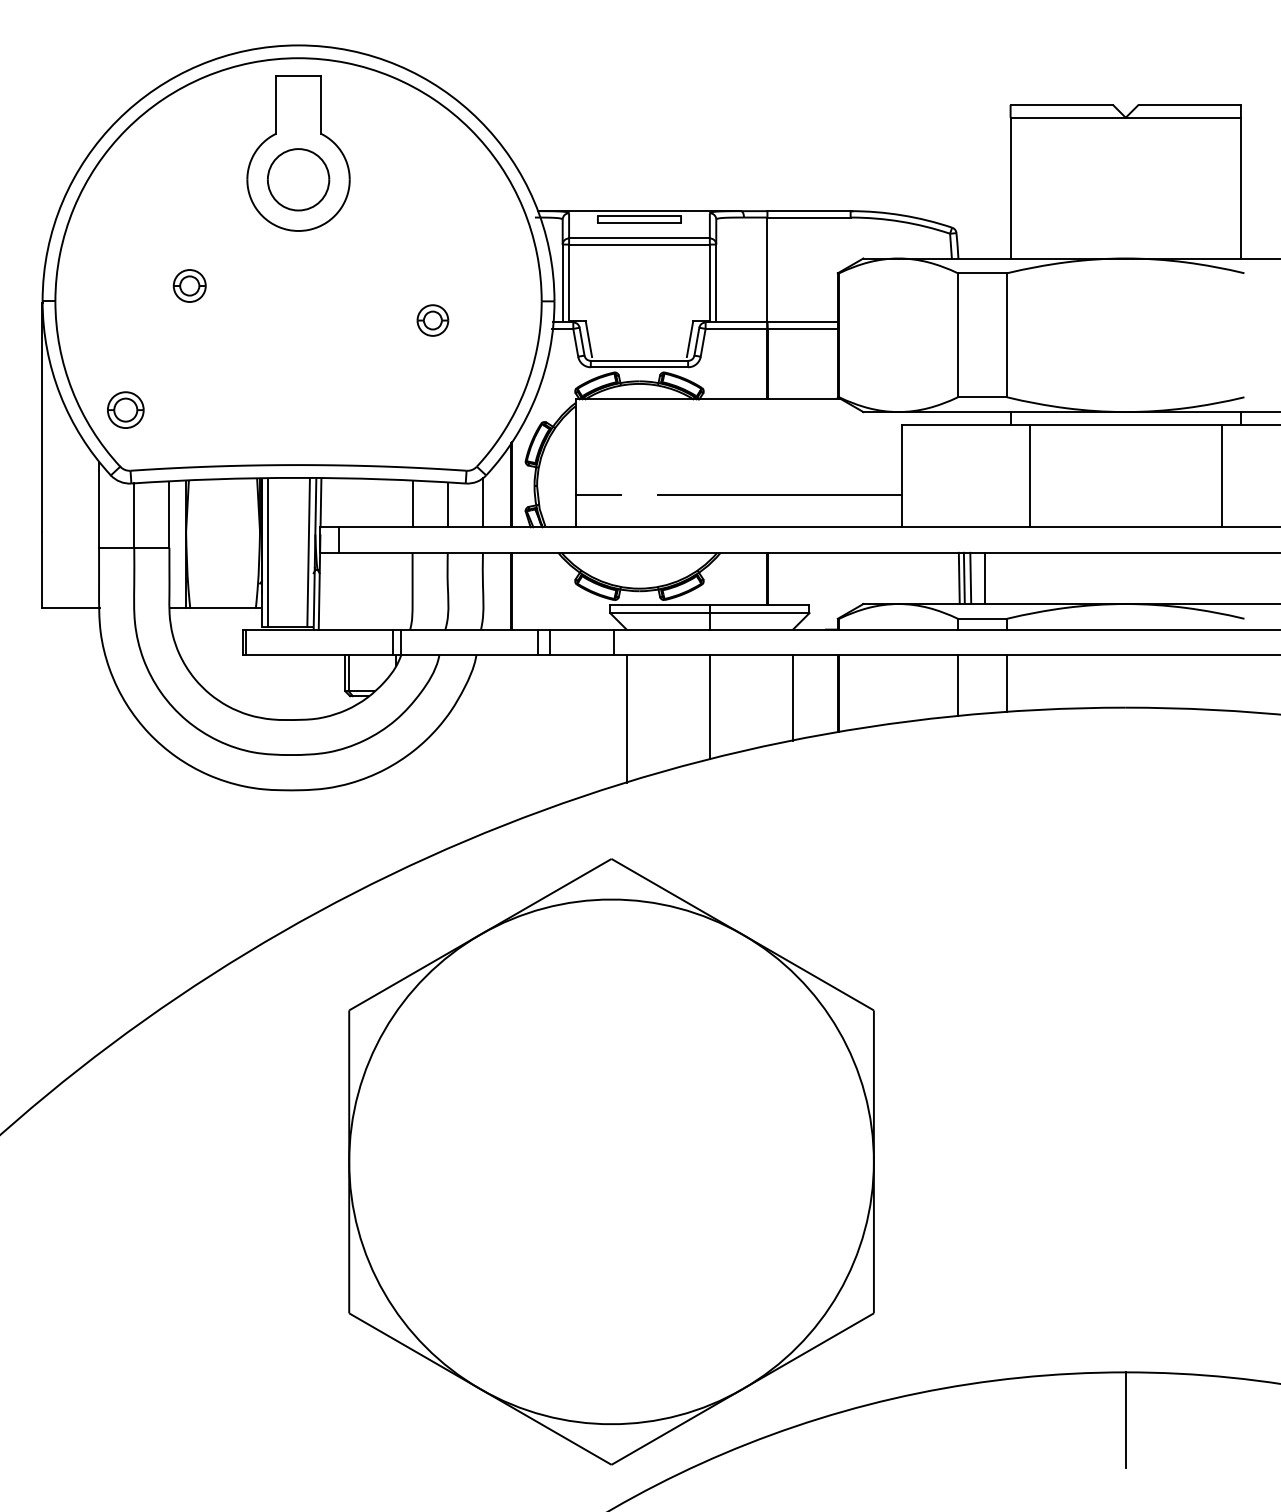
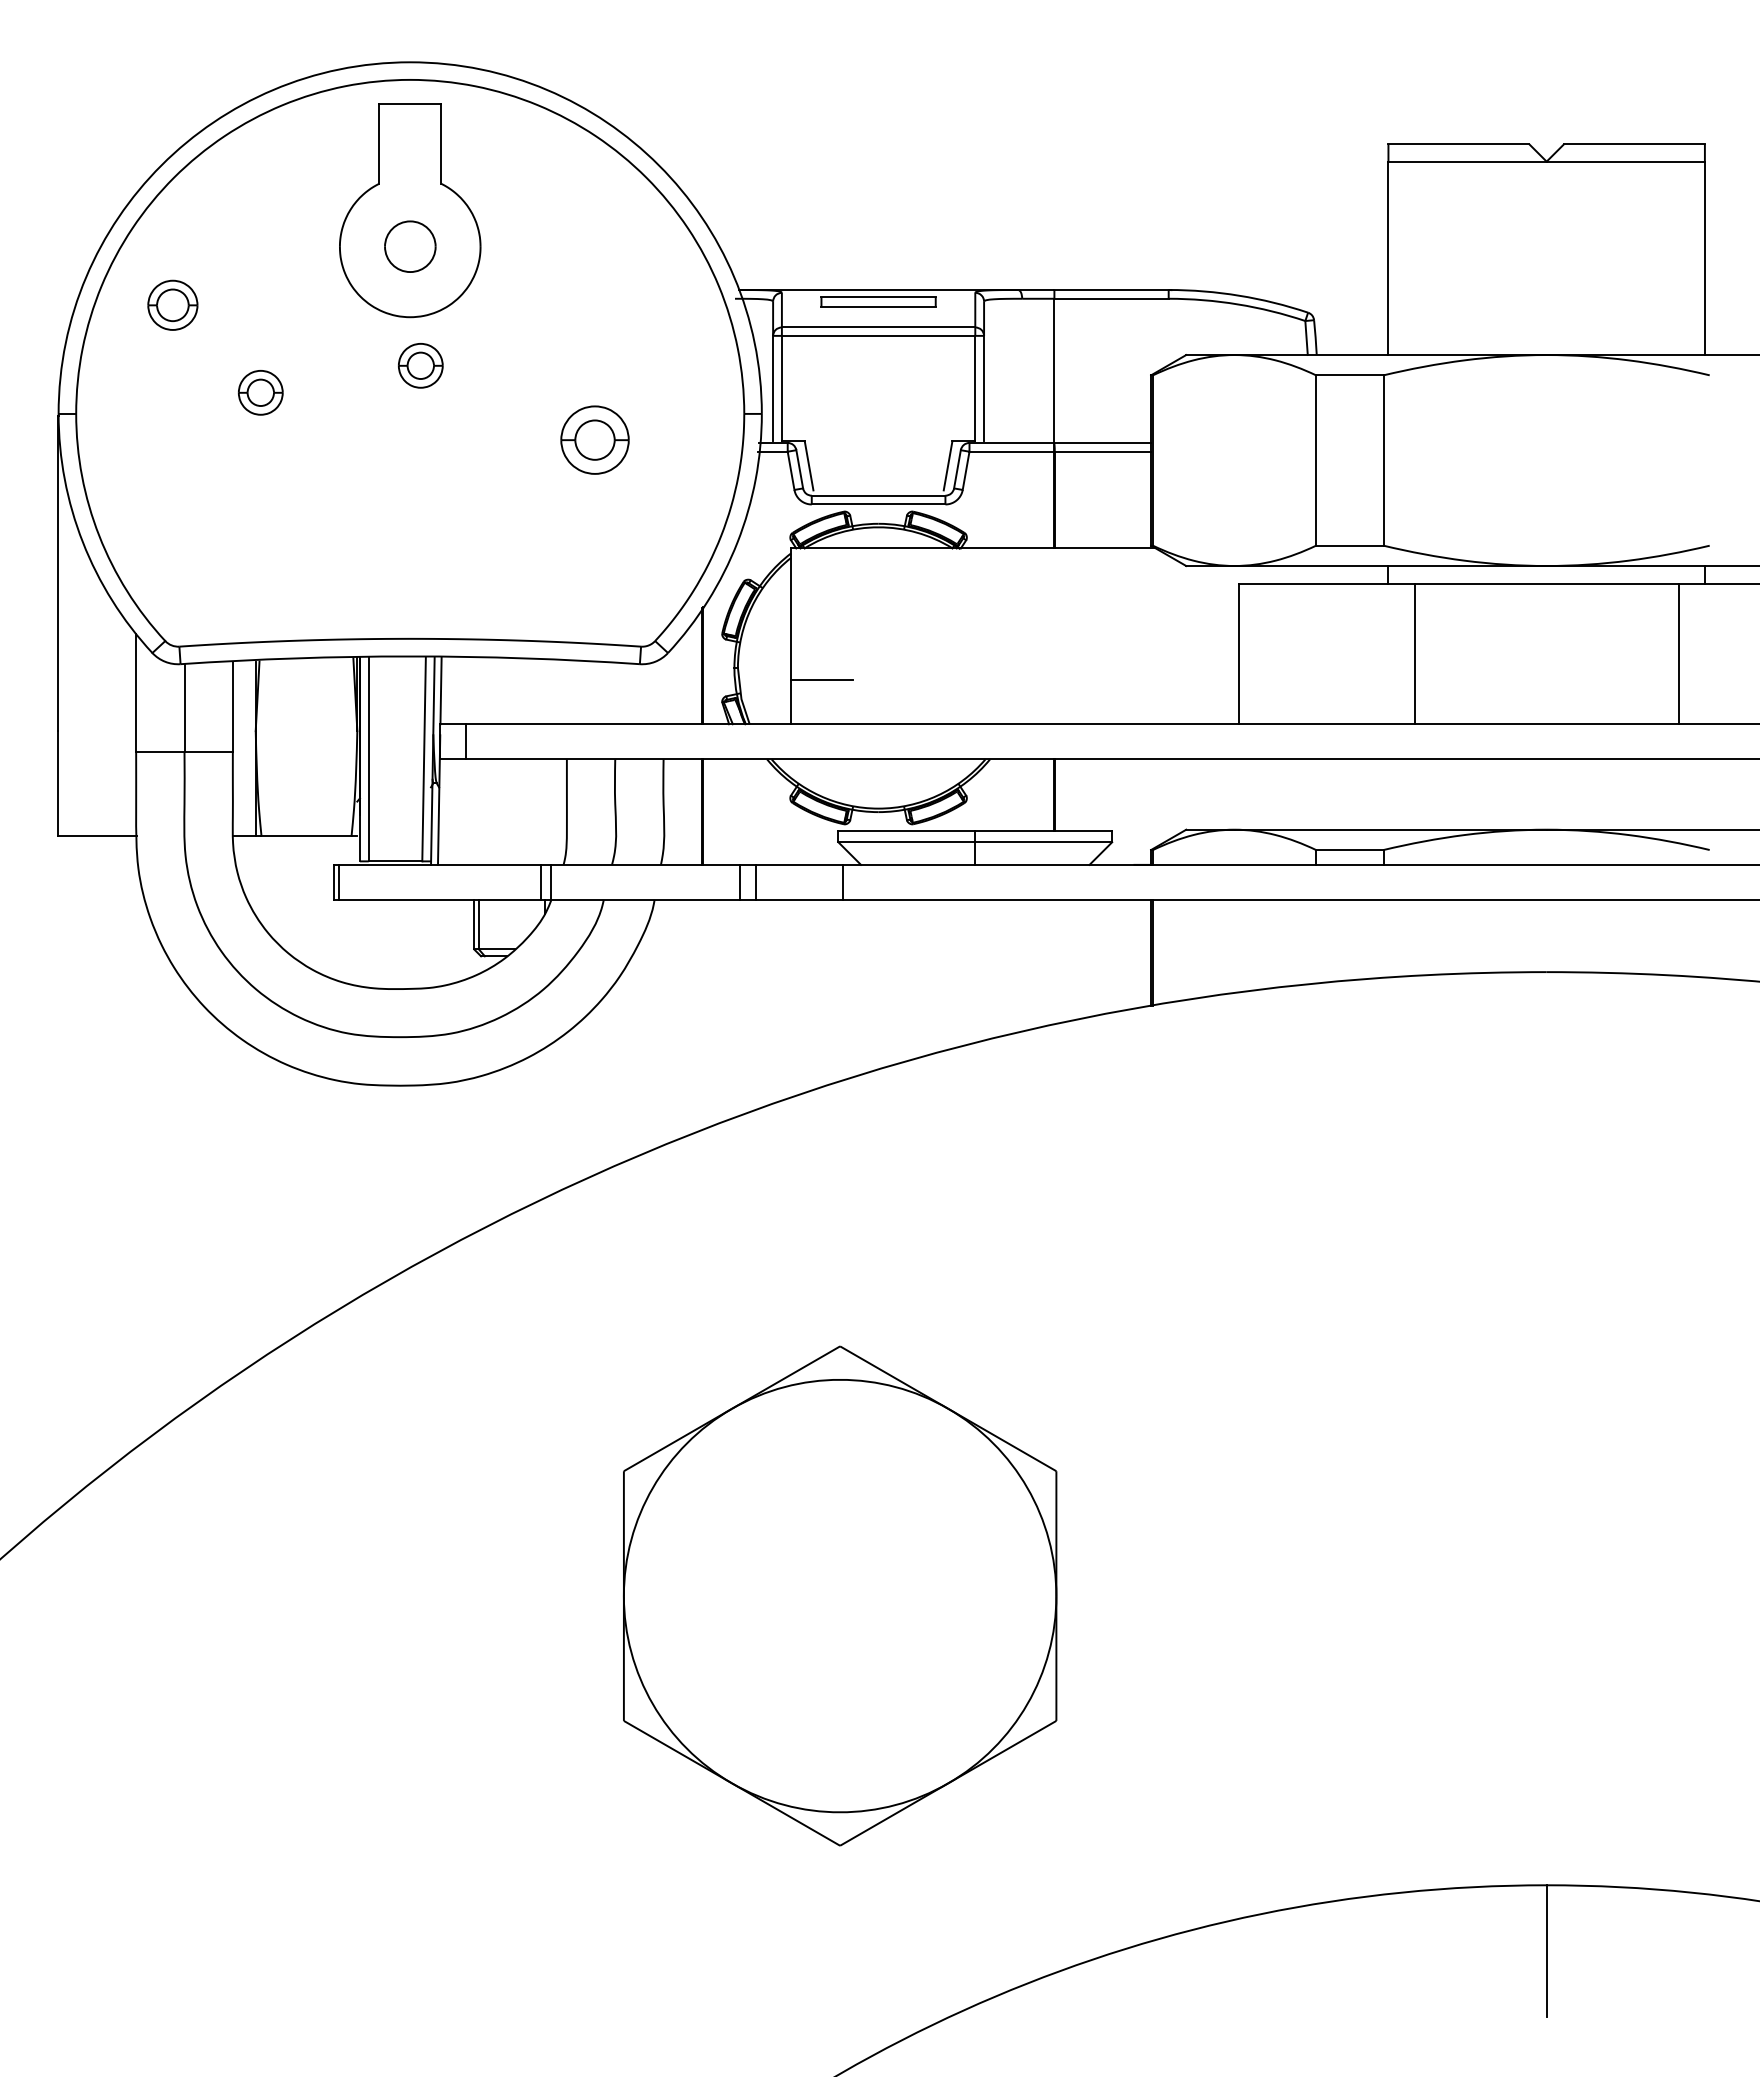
part: (298, 179) -> (410, 246), size x0.6
part: (306, 266) -> (420, 365), added
part: (432, 320) -> (594, 440), size x1.6
part: (125, 409) -> (172, 304), moved
line: (779, 495) -> (1071, 680), removed
line: (482, 502) -> (663, 690), removed
line: (412, 504) -> (566, 692), removed
line: (447, 504) -> (615, 693), removed
line: (958, 578) -> (1317, 794), removed
line: (964, 578) -> (1324, 794), removed
line: (970, 578) -> (1333, 794), removed
line: (985, 578) -> (1353, 794), removed
line: (1006, 683) -> (1383, 938), removed
line: (958, 685) -> (1316, 941), removed
line: (792, 697) -> (1089, 958), removed
line: (710, 707) -> (975, 971), removed
line: (627, 718) -> (861, 987), removed
part: (611, 1161) -> (839, 1595), size x0.6

